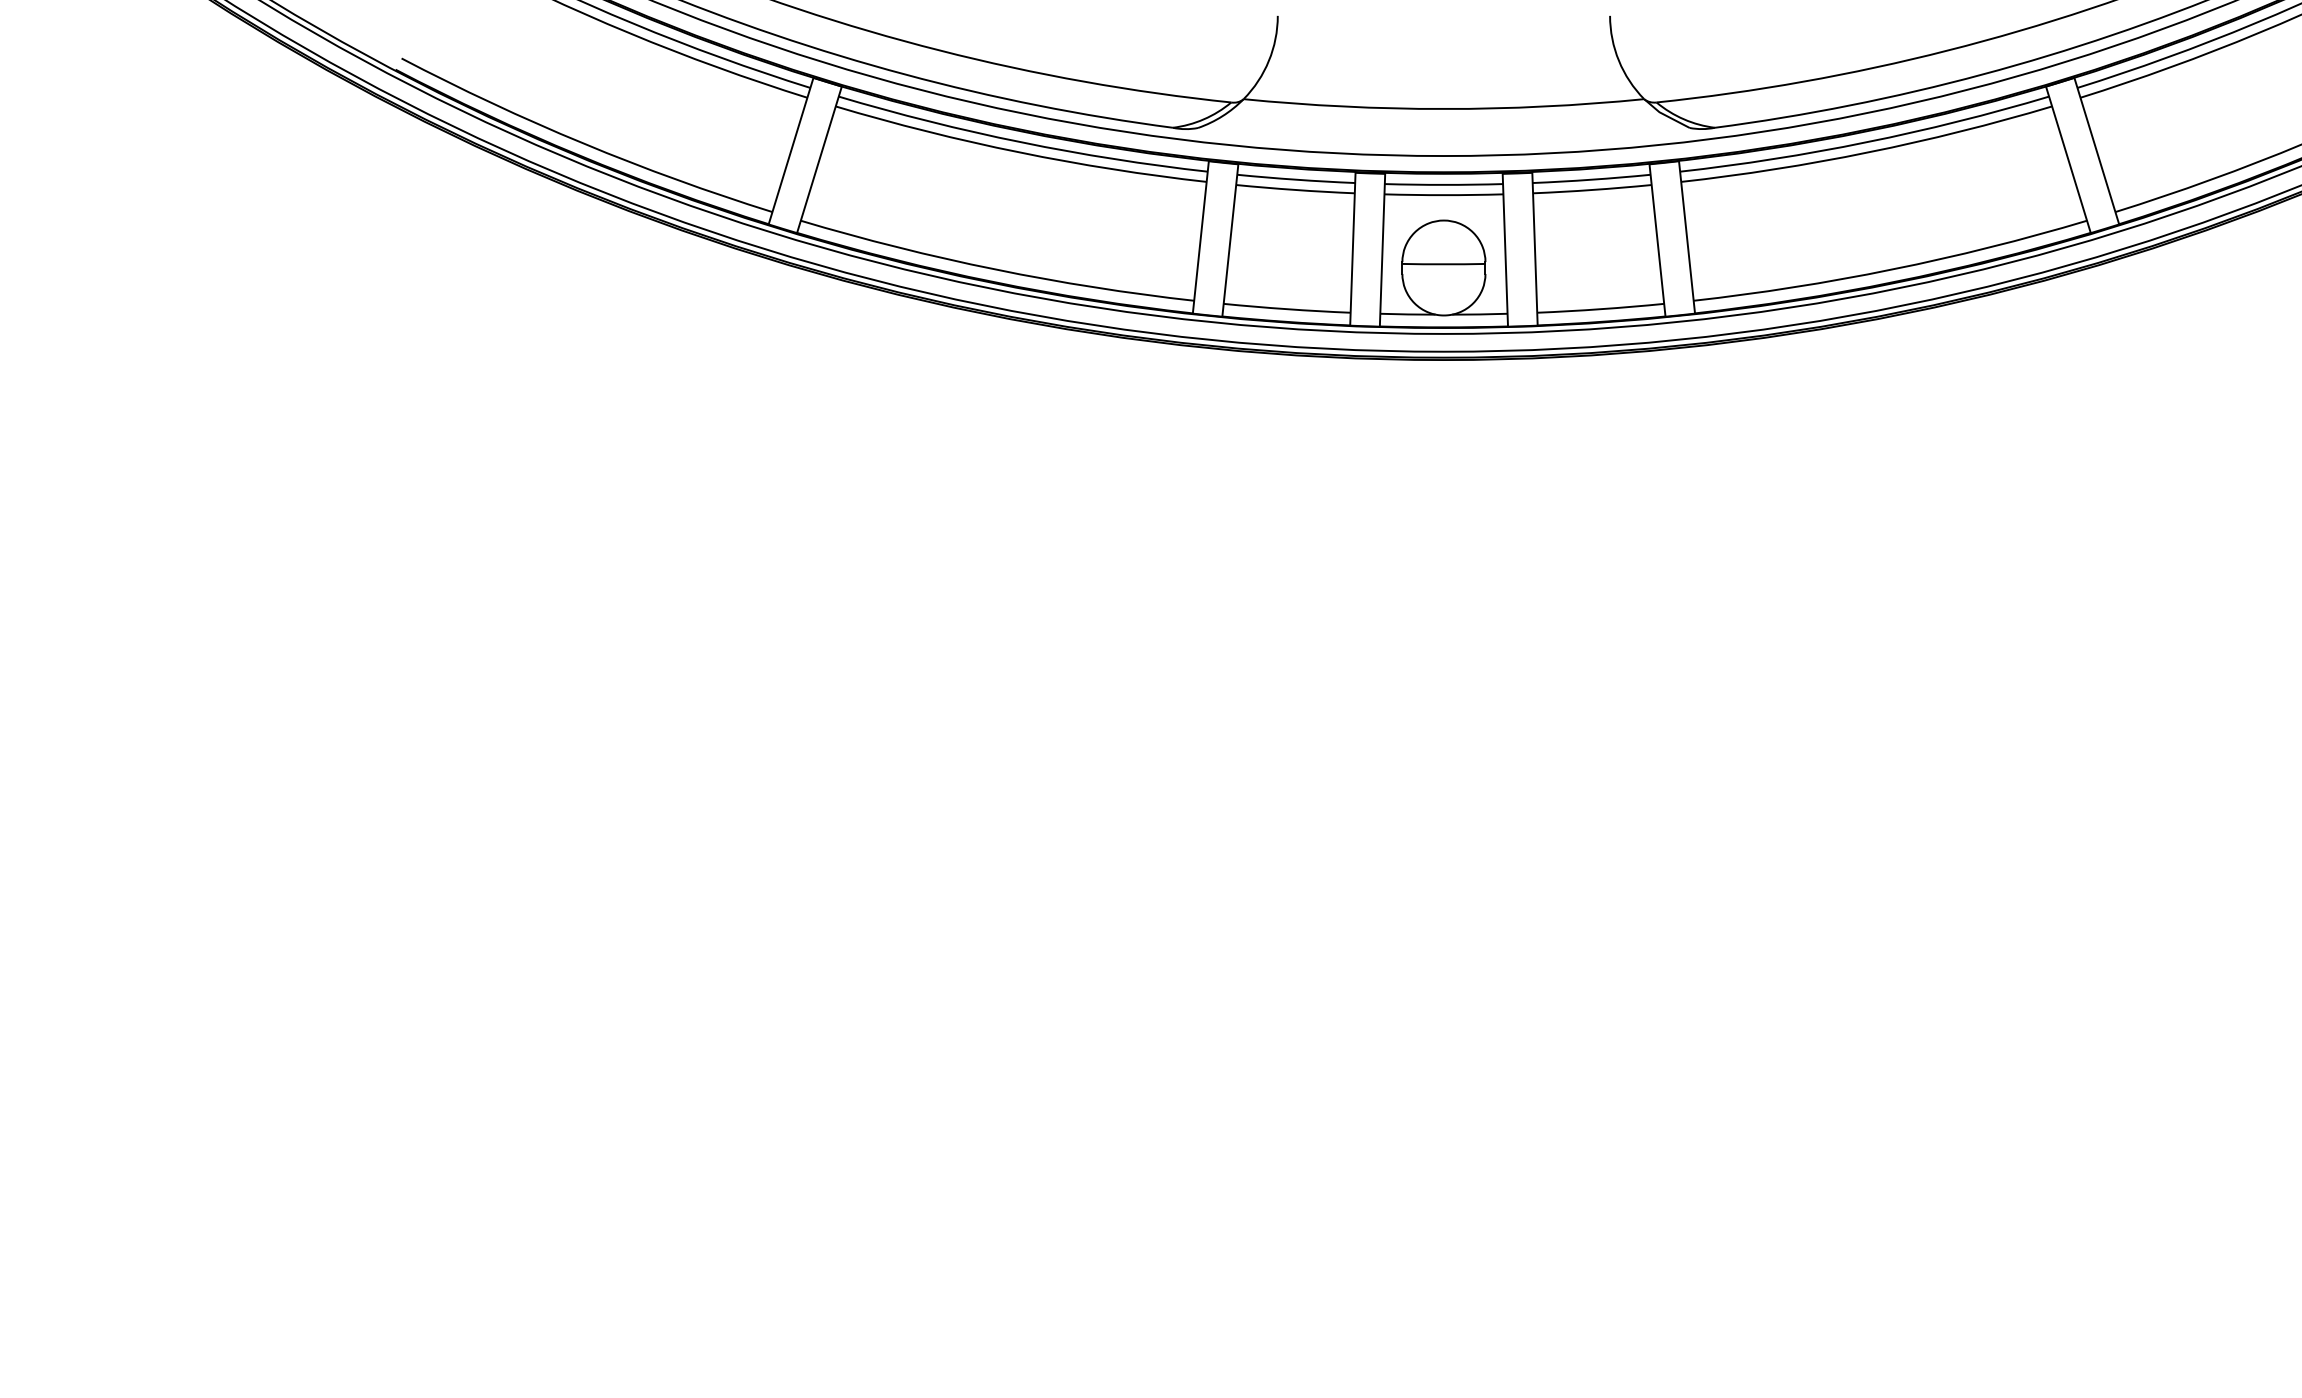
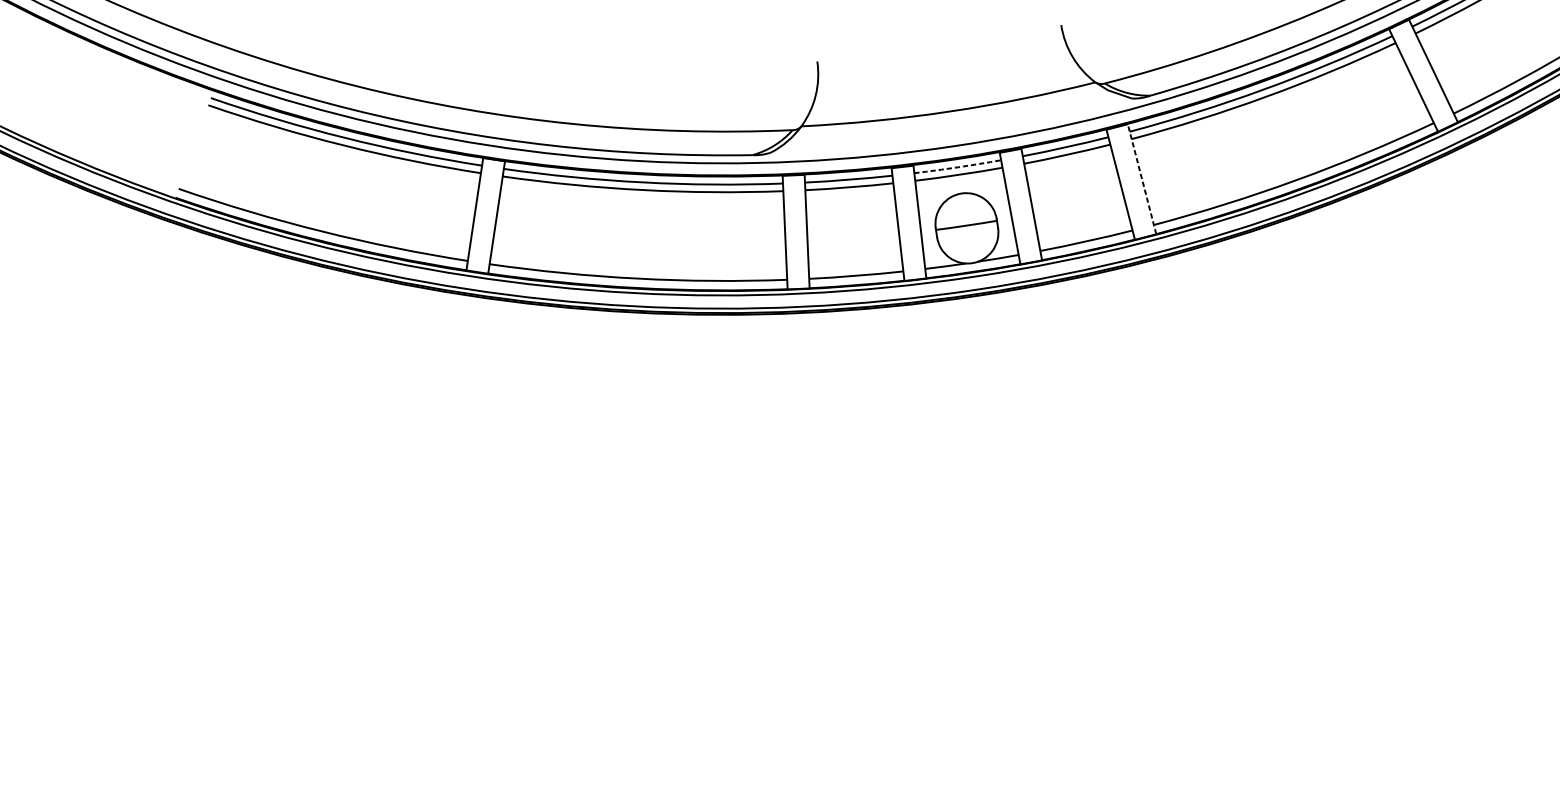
arc: (1443, 184) -> (957, 167), solid -> dashed
line: (1687, 237) -> (1142, 179), solid -> dashed

